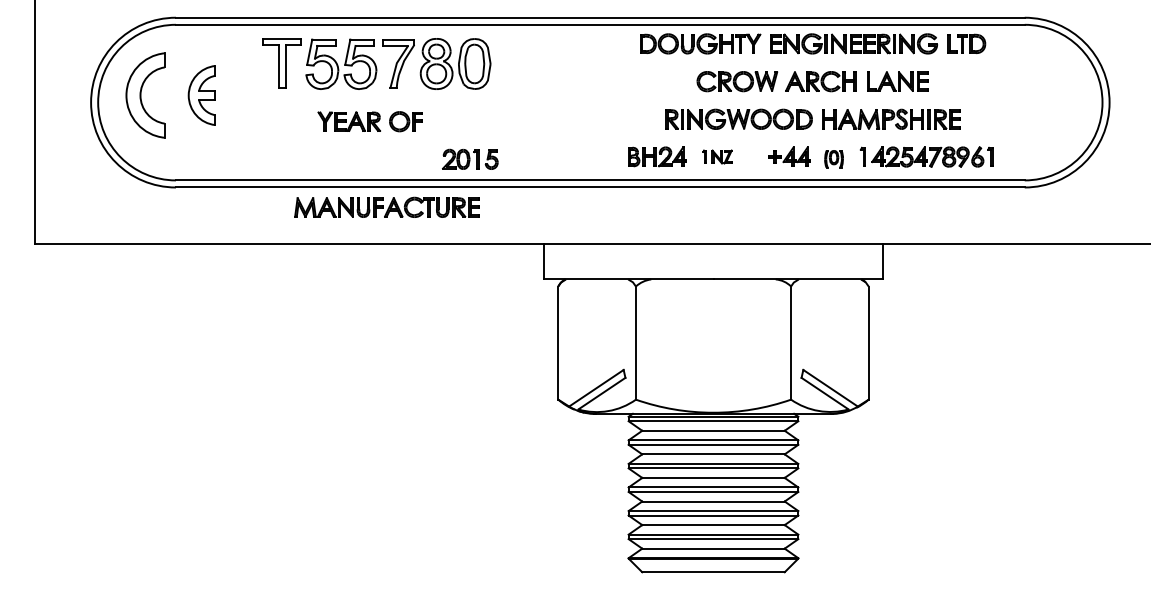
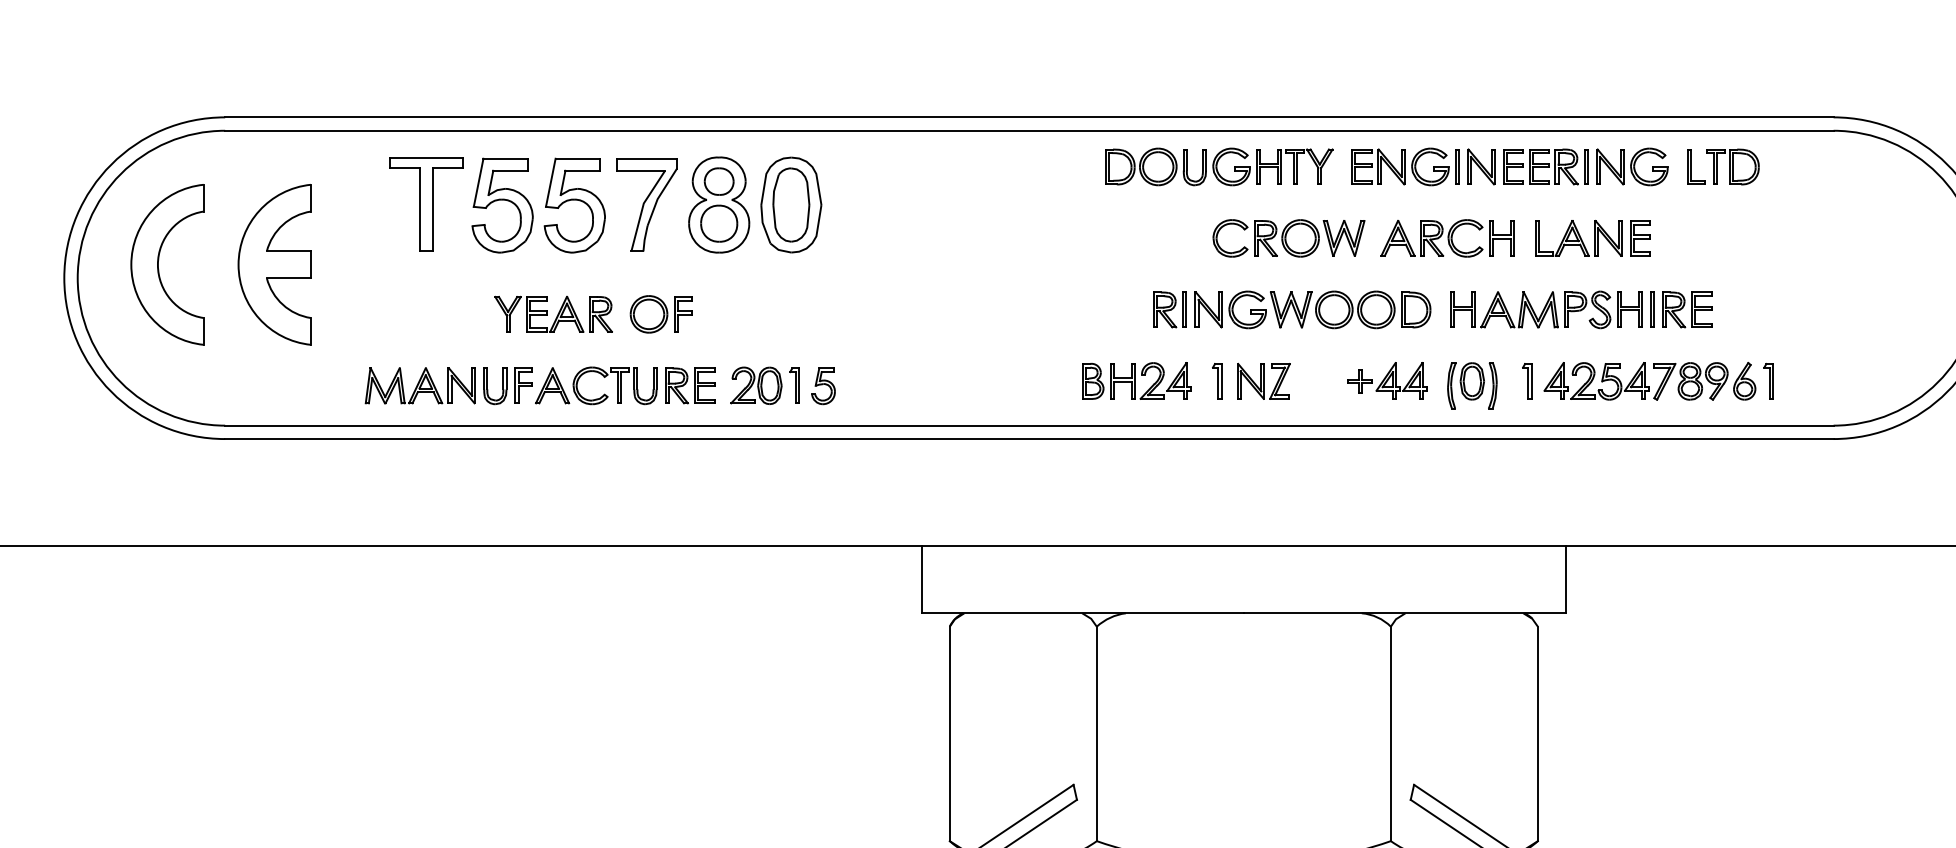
part: (201, 95) -> (273, 264), size x1.43
part: (717, 156) -> (1251, 380), size x1.43
part: (833, 158) -> (1471, 384), size x1.43
part: (386, 206) -> (538, 384), moved

